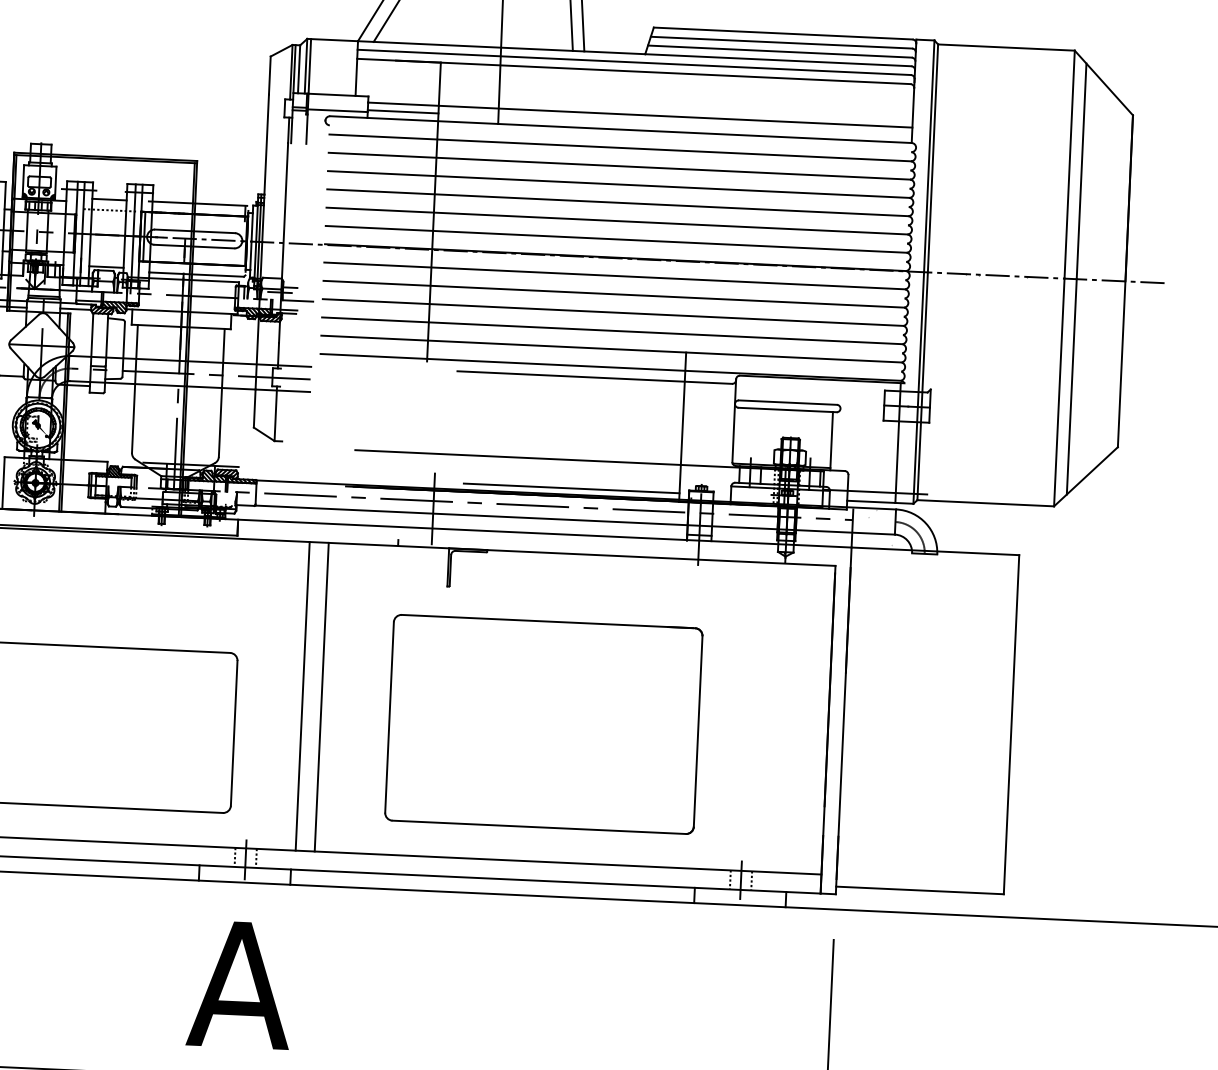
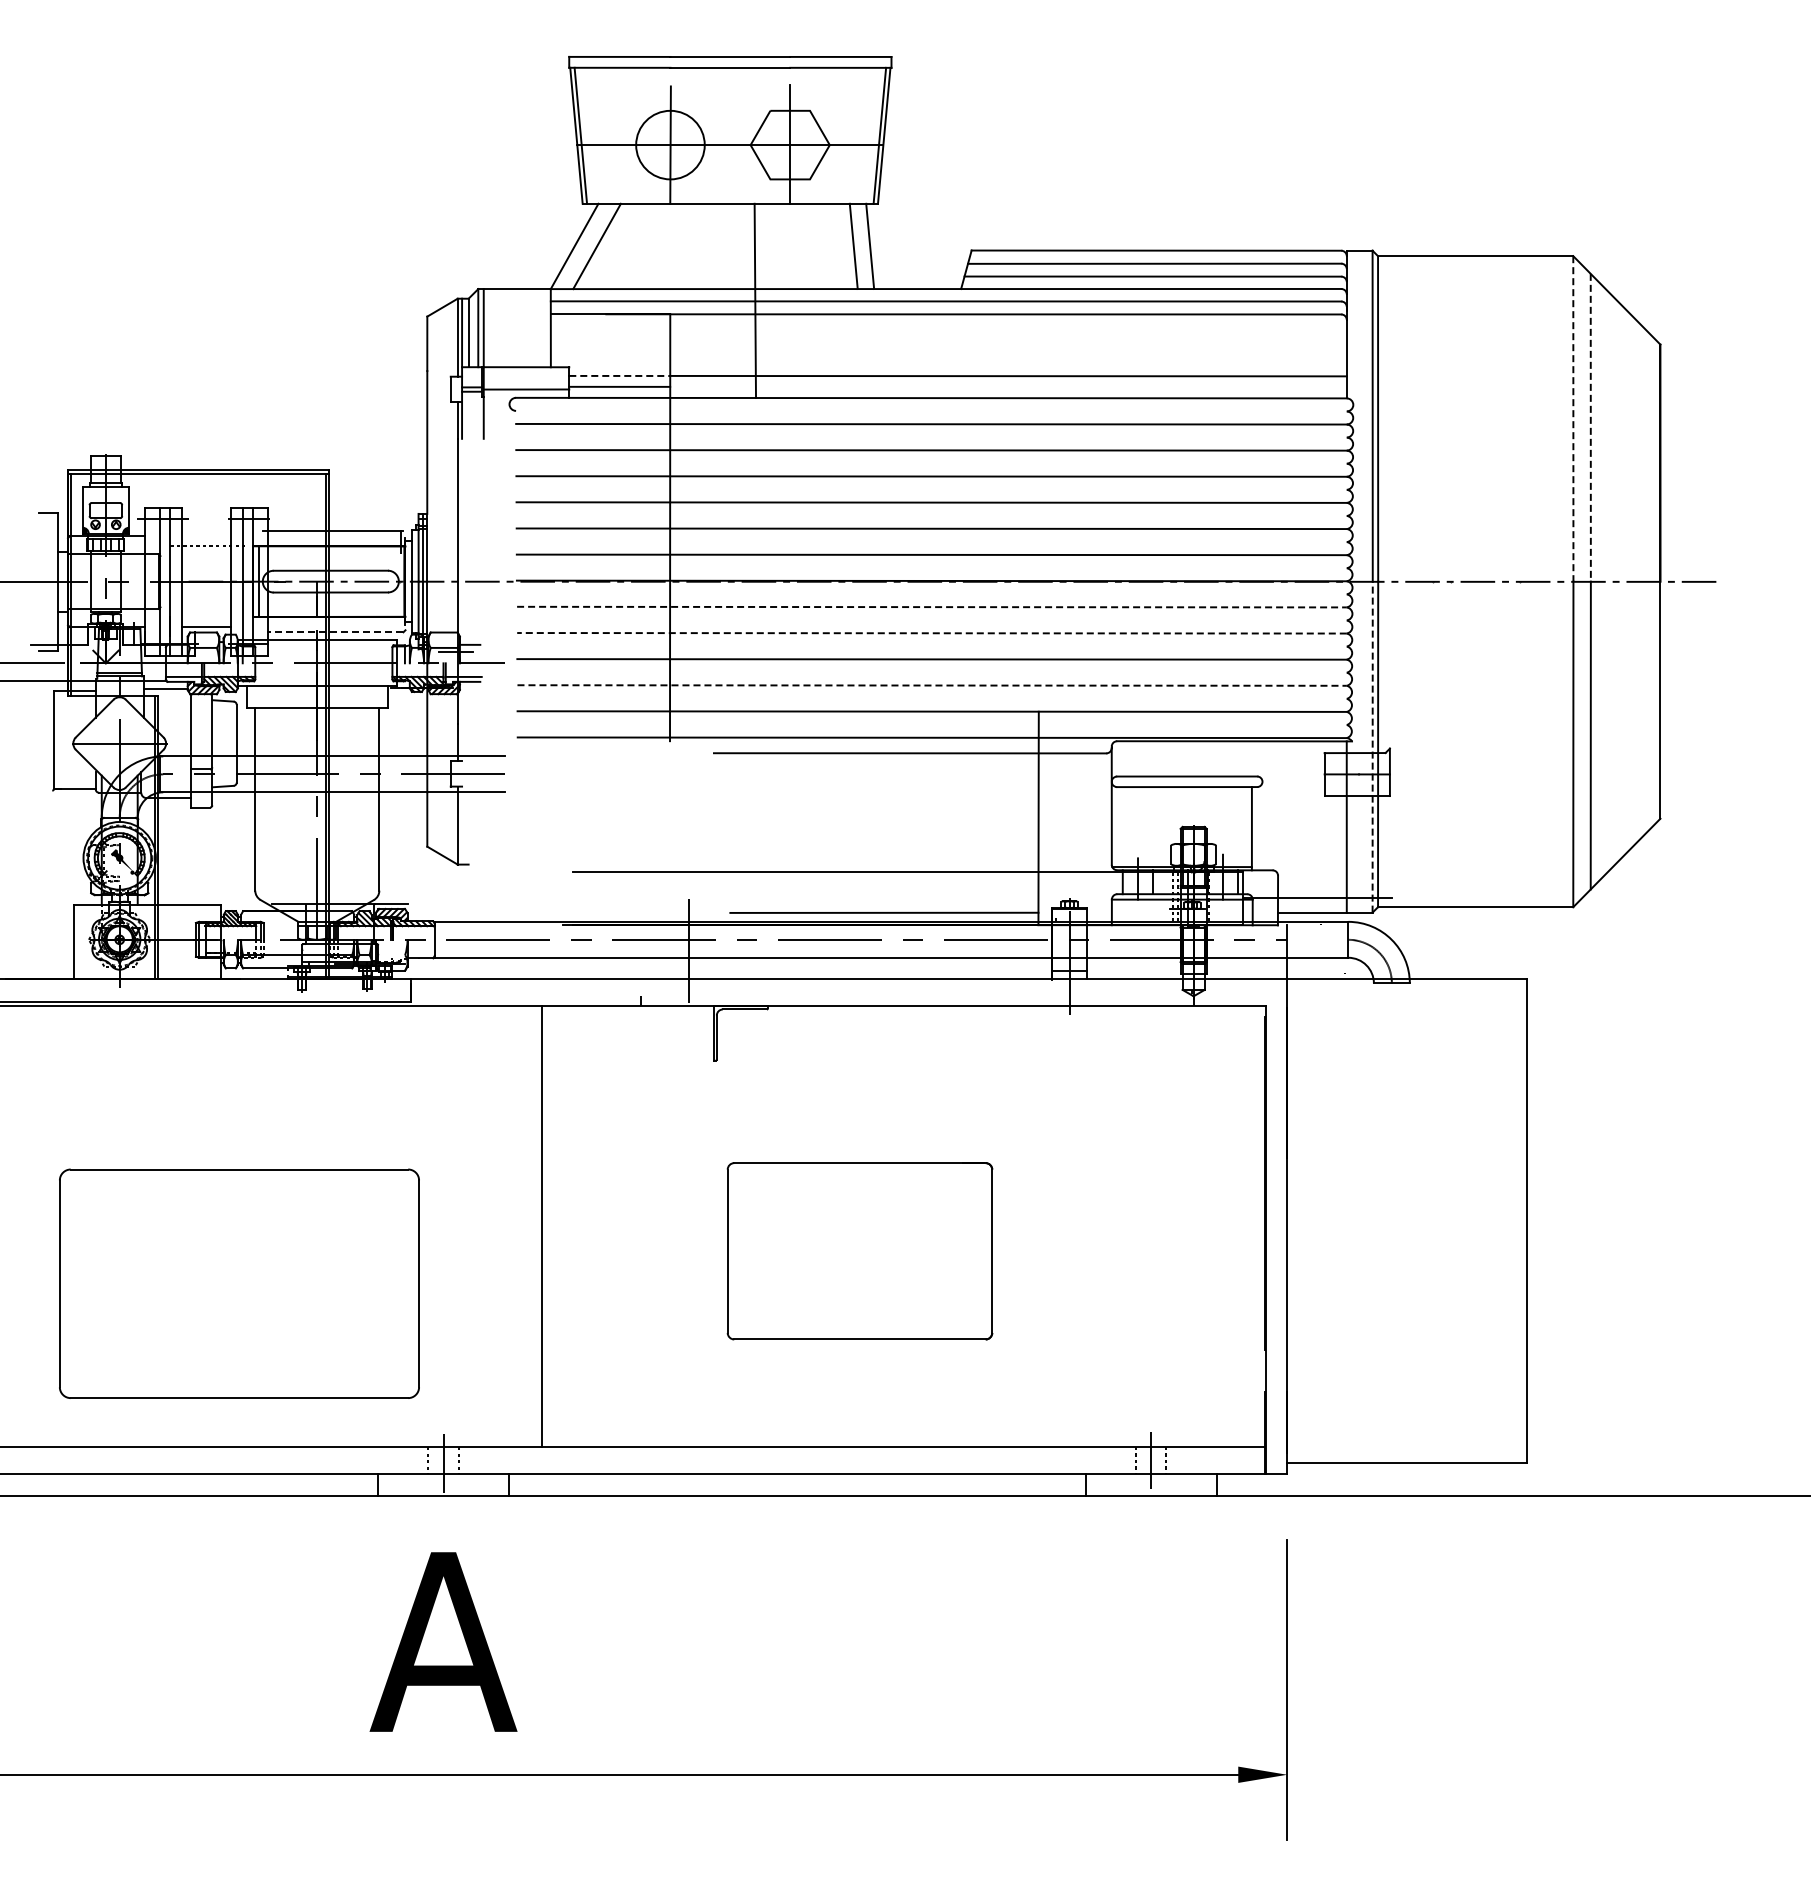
line: (404, 103) -> (620, 375), solid -> dashed
line: (1069, 164) -> (1573, 418), solid -> dashed
line: (1081, 171) -> (1590, 427), solid -> dashed
line: (109, 199) -> (206, 531), removed
line: (196, 274) -> (335, 632), solid -> dashed
line: (614, 276) -> (931, 607), solid -> dashed
line: (613, 294) -> (931, 633), solid -> dashed
line: (612, 330) -> (932, 685), solid -> dashed
line: (918, 387) -> (1372, 746), solid -> dashed
line: (302, 696) -> (514, 1226), removed
part: (543, 724) -> (859, 1251), size x0.6

